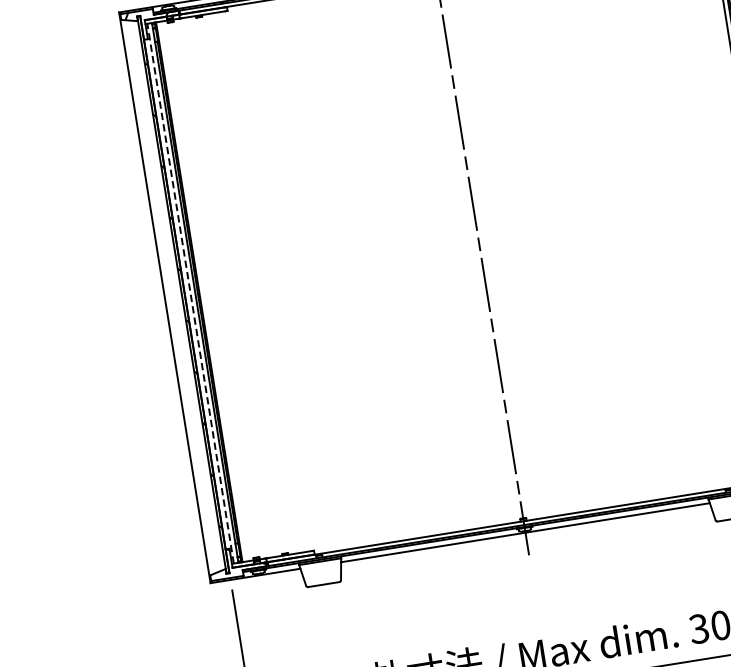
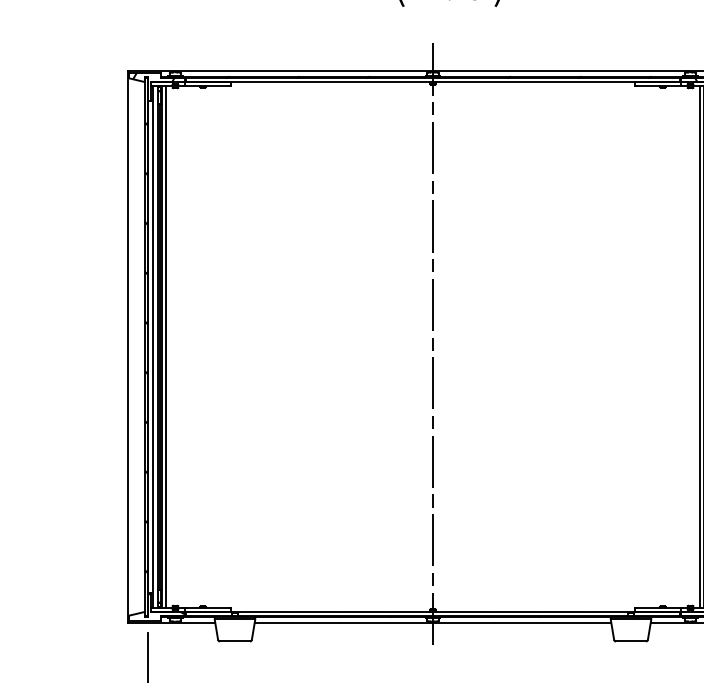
line: (204, 290) -> (166, 346), added
line: (190, 293) -> (153, 346), dashed -> solid

